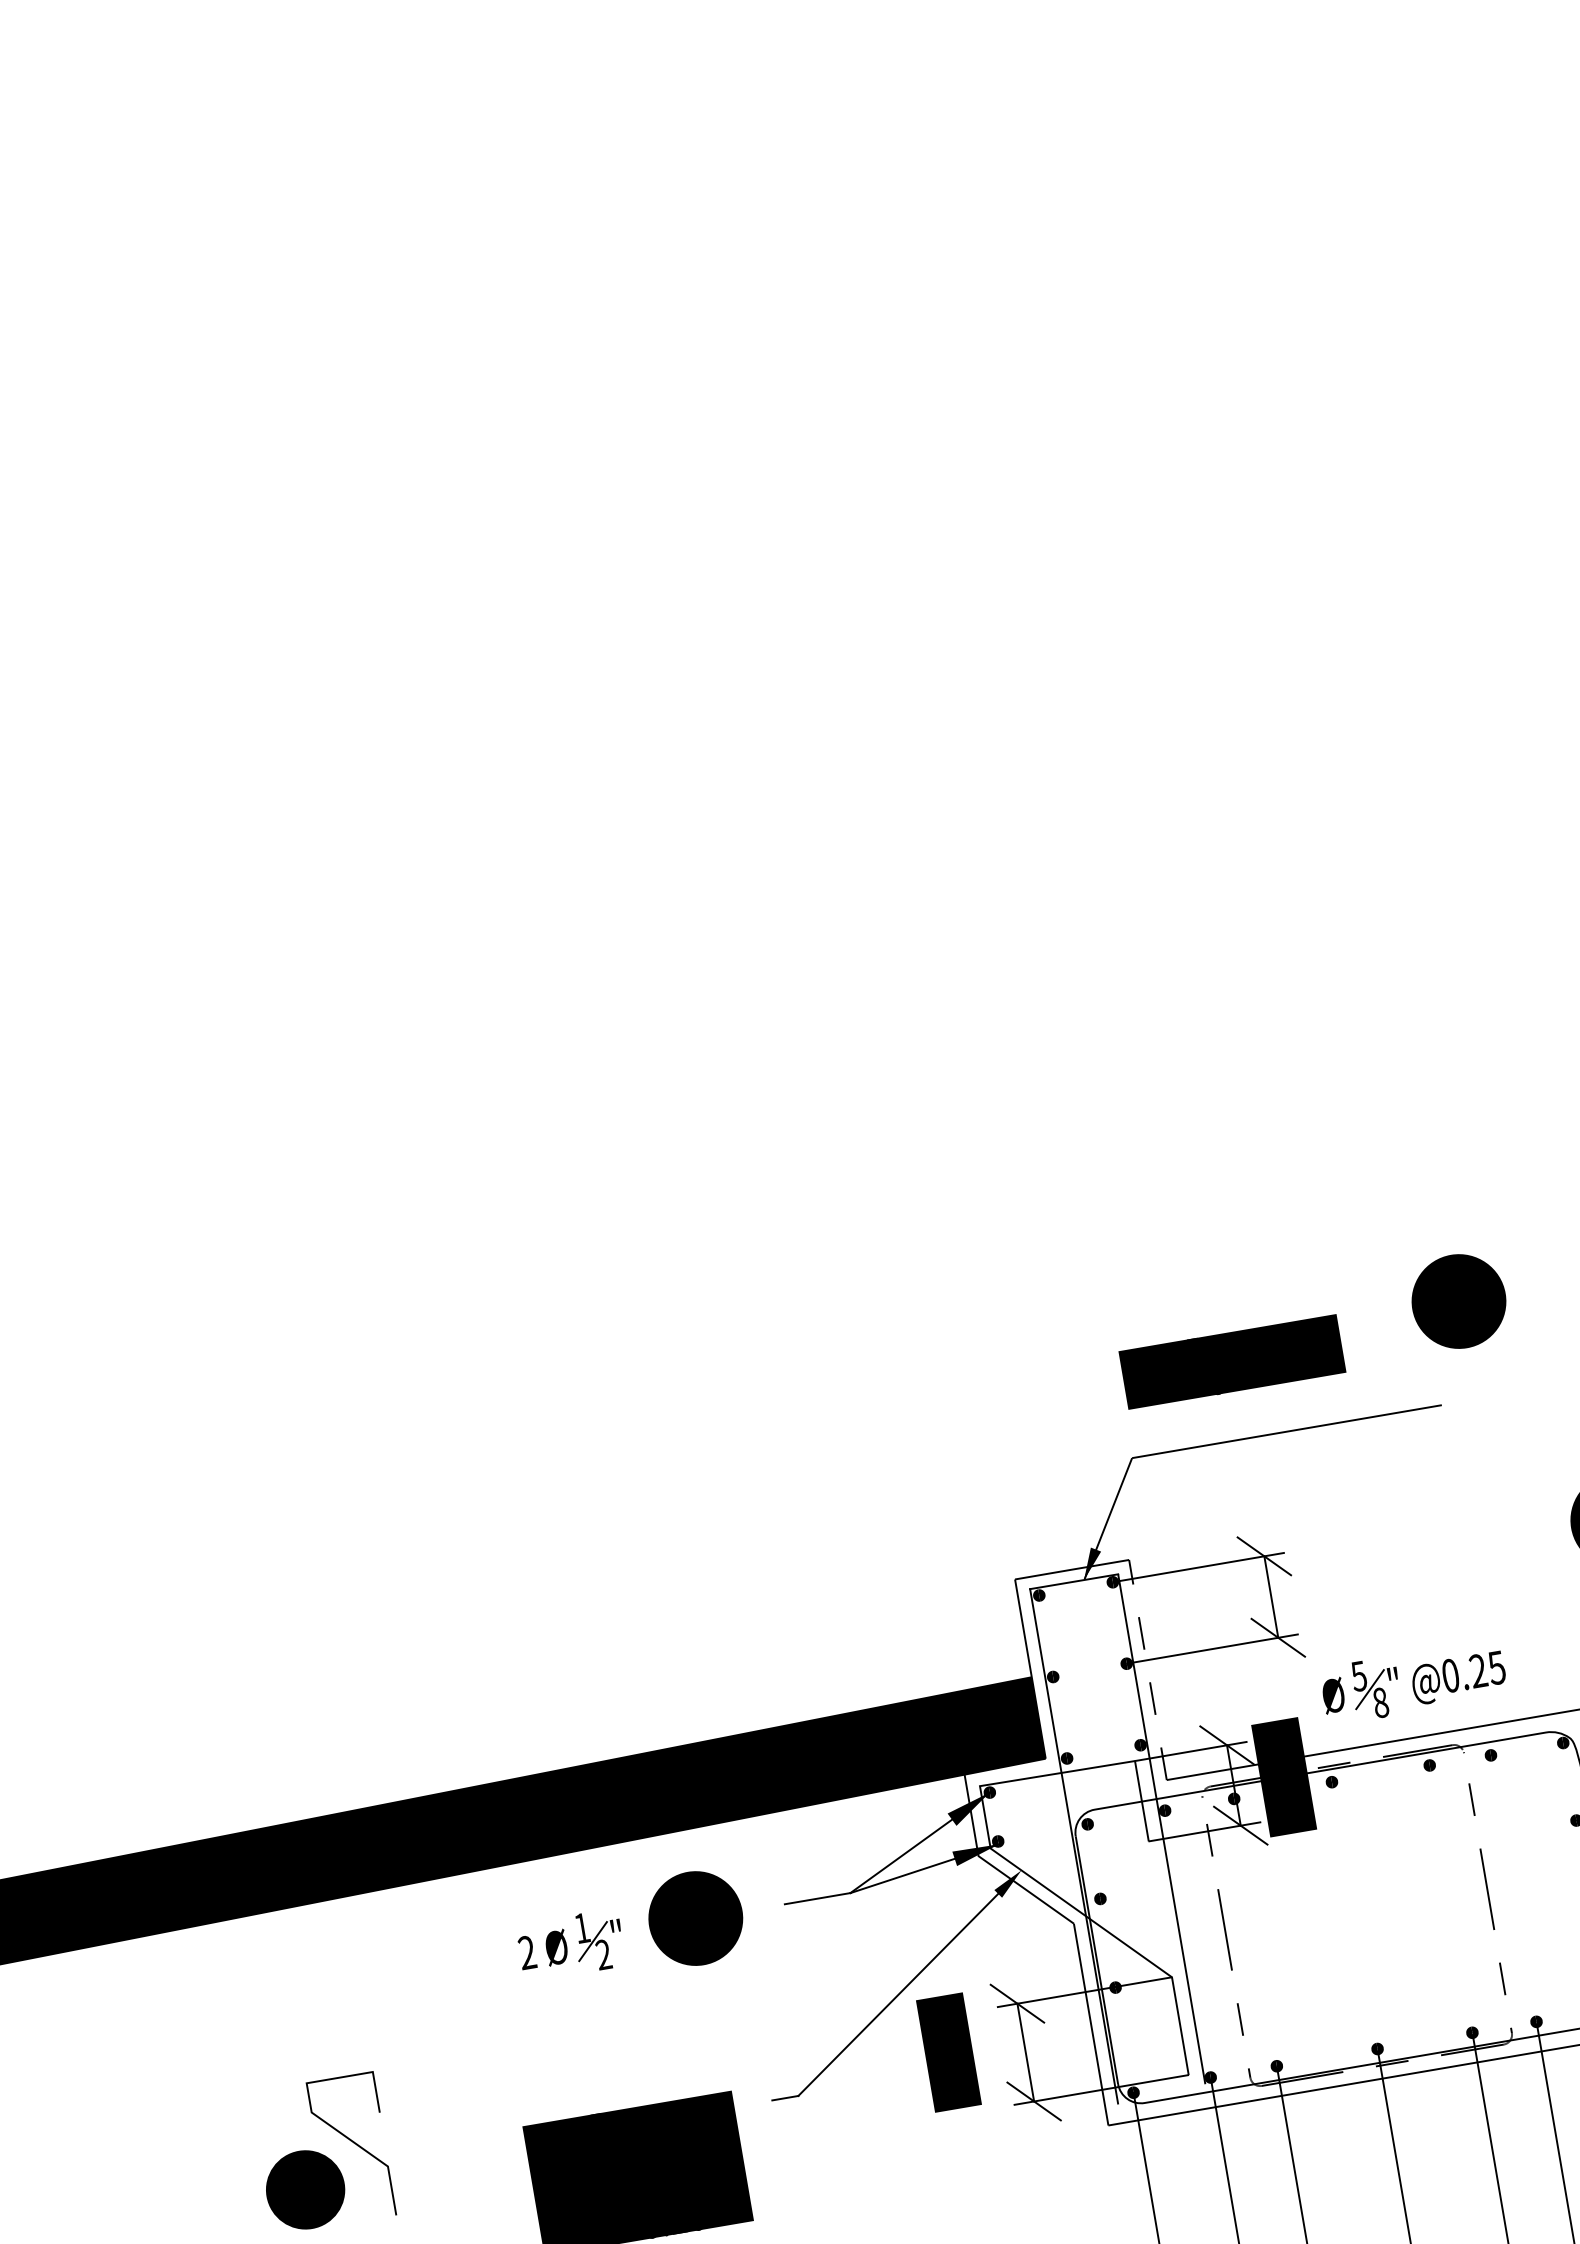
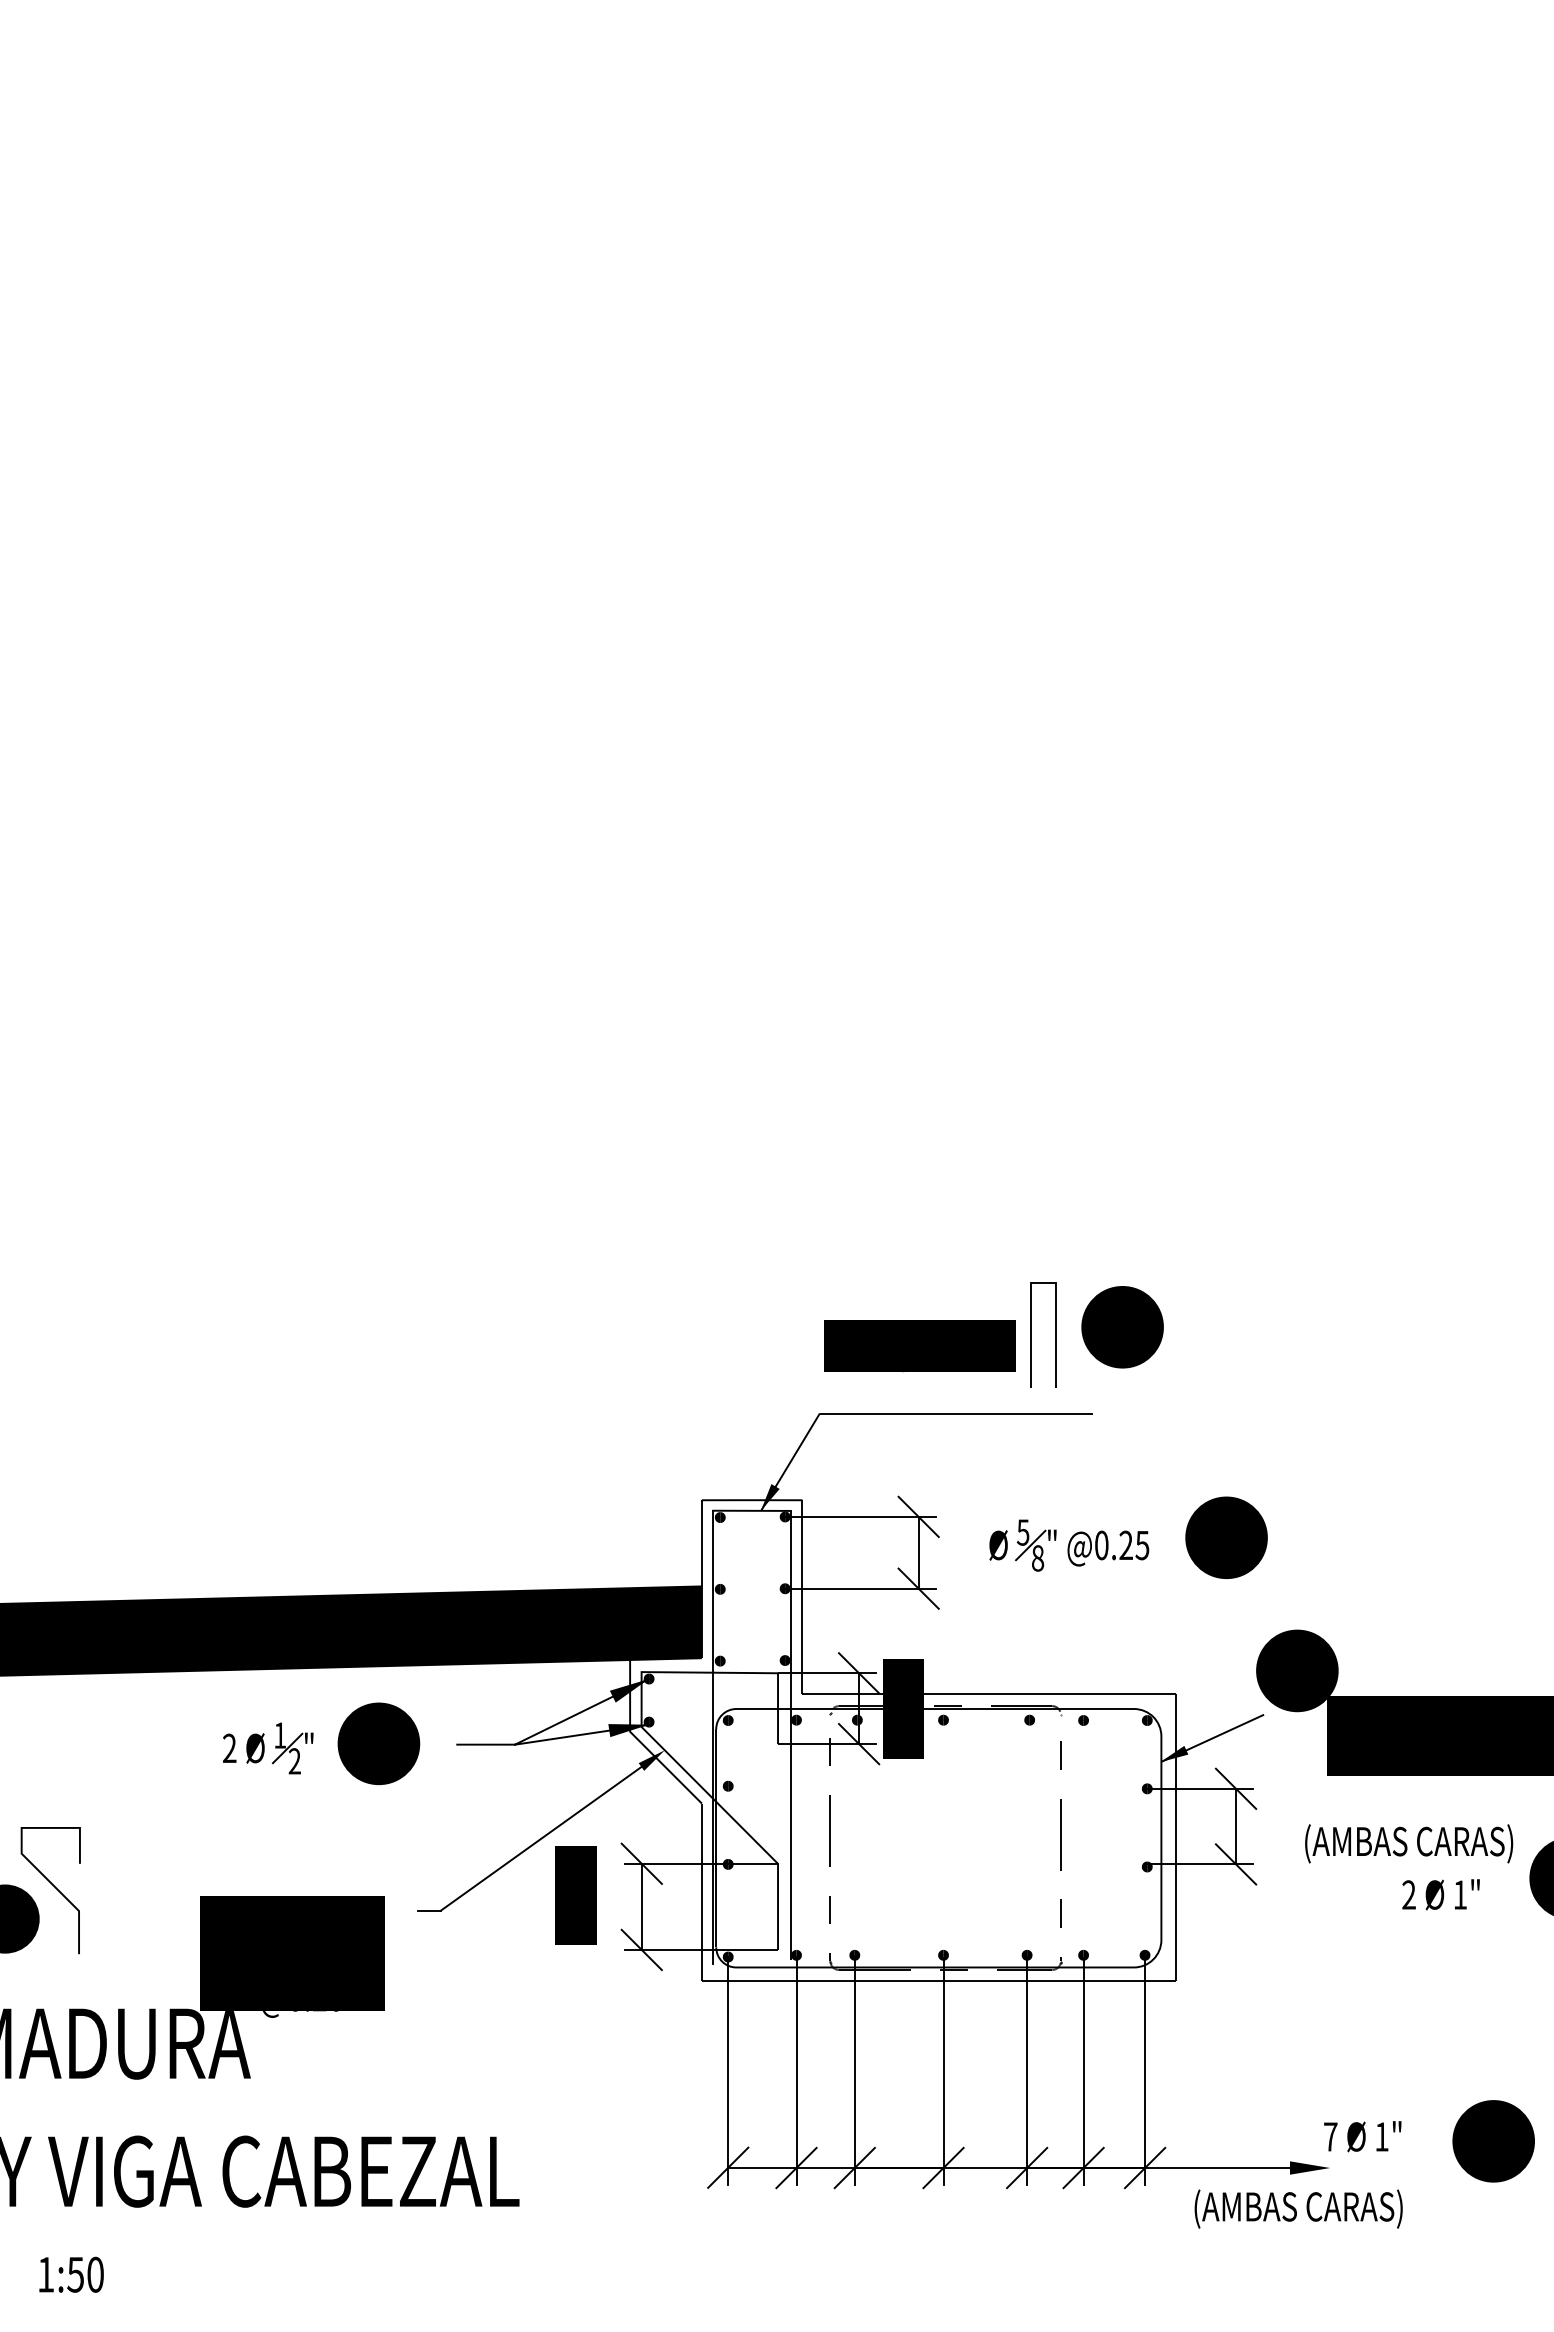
line: (1356, 1327) -> (1031, 1334), added
line: (1148, 1670) -> (802, 1597), dashed -> solid
part: (1414, 1682) -> (1069, 1545), moved

